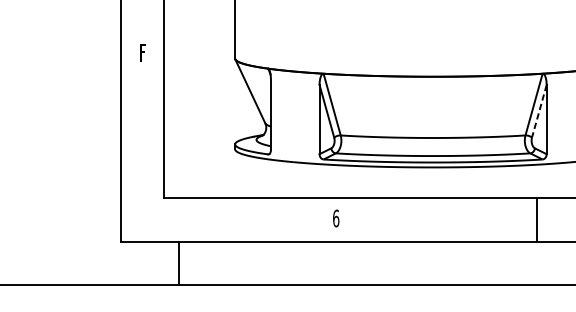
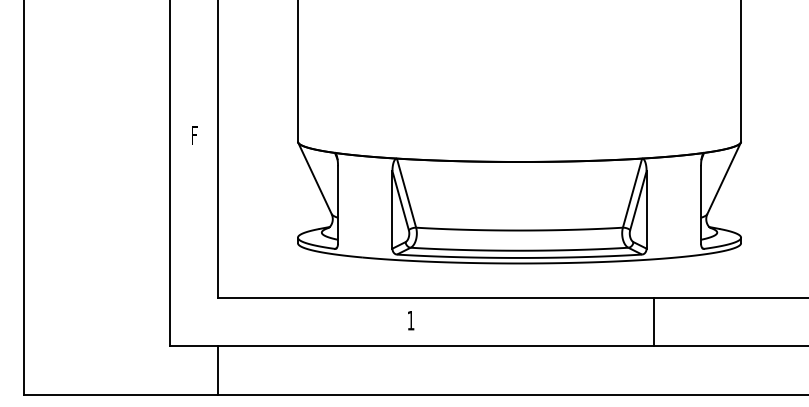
line: (539, 111) -> (638, 200), dashed -> solid
text: (335, 218) -> (410, 320), 6 -> 1
line: (537, 220) -> (654, 322), moved
line: (179, 263) -> (218, 370), moved

